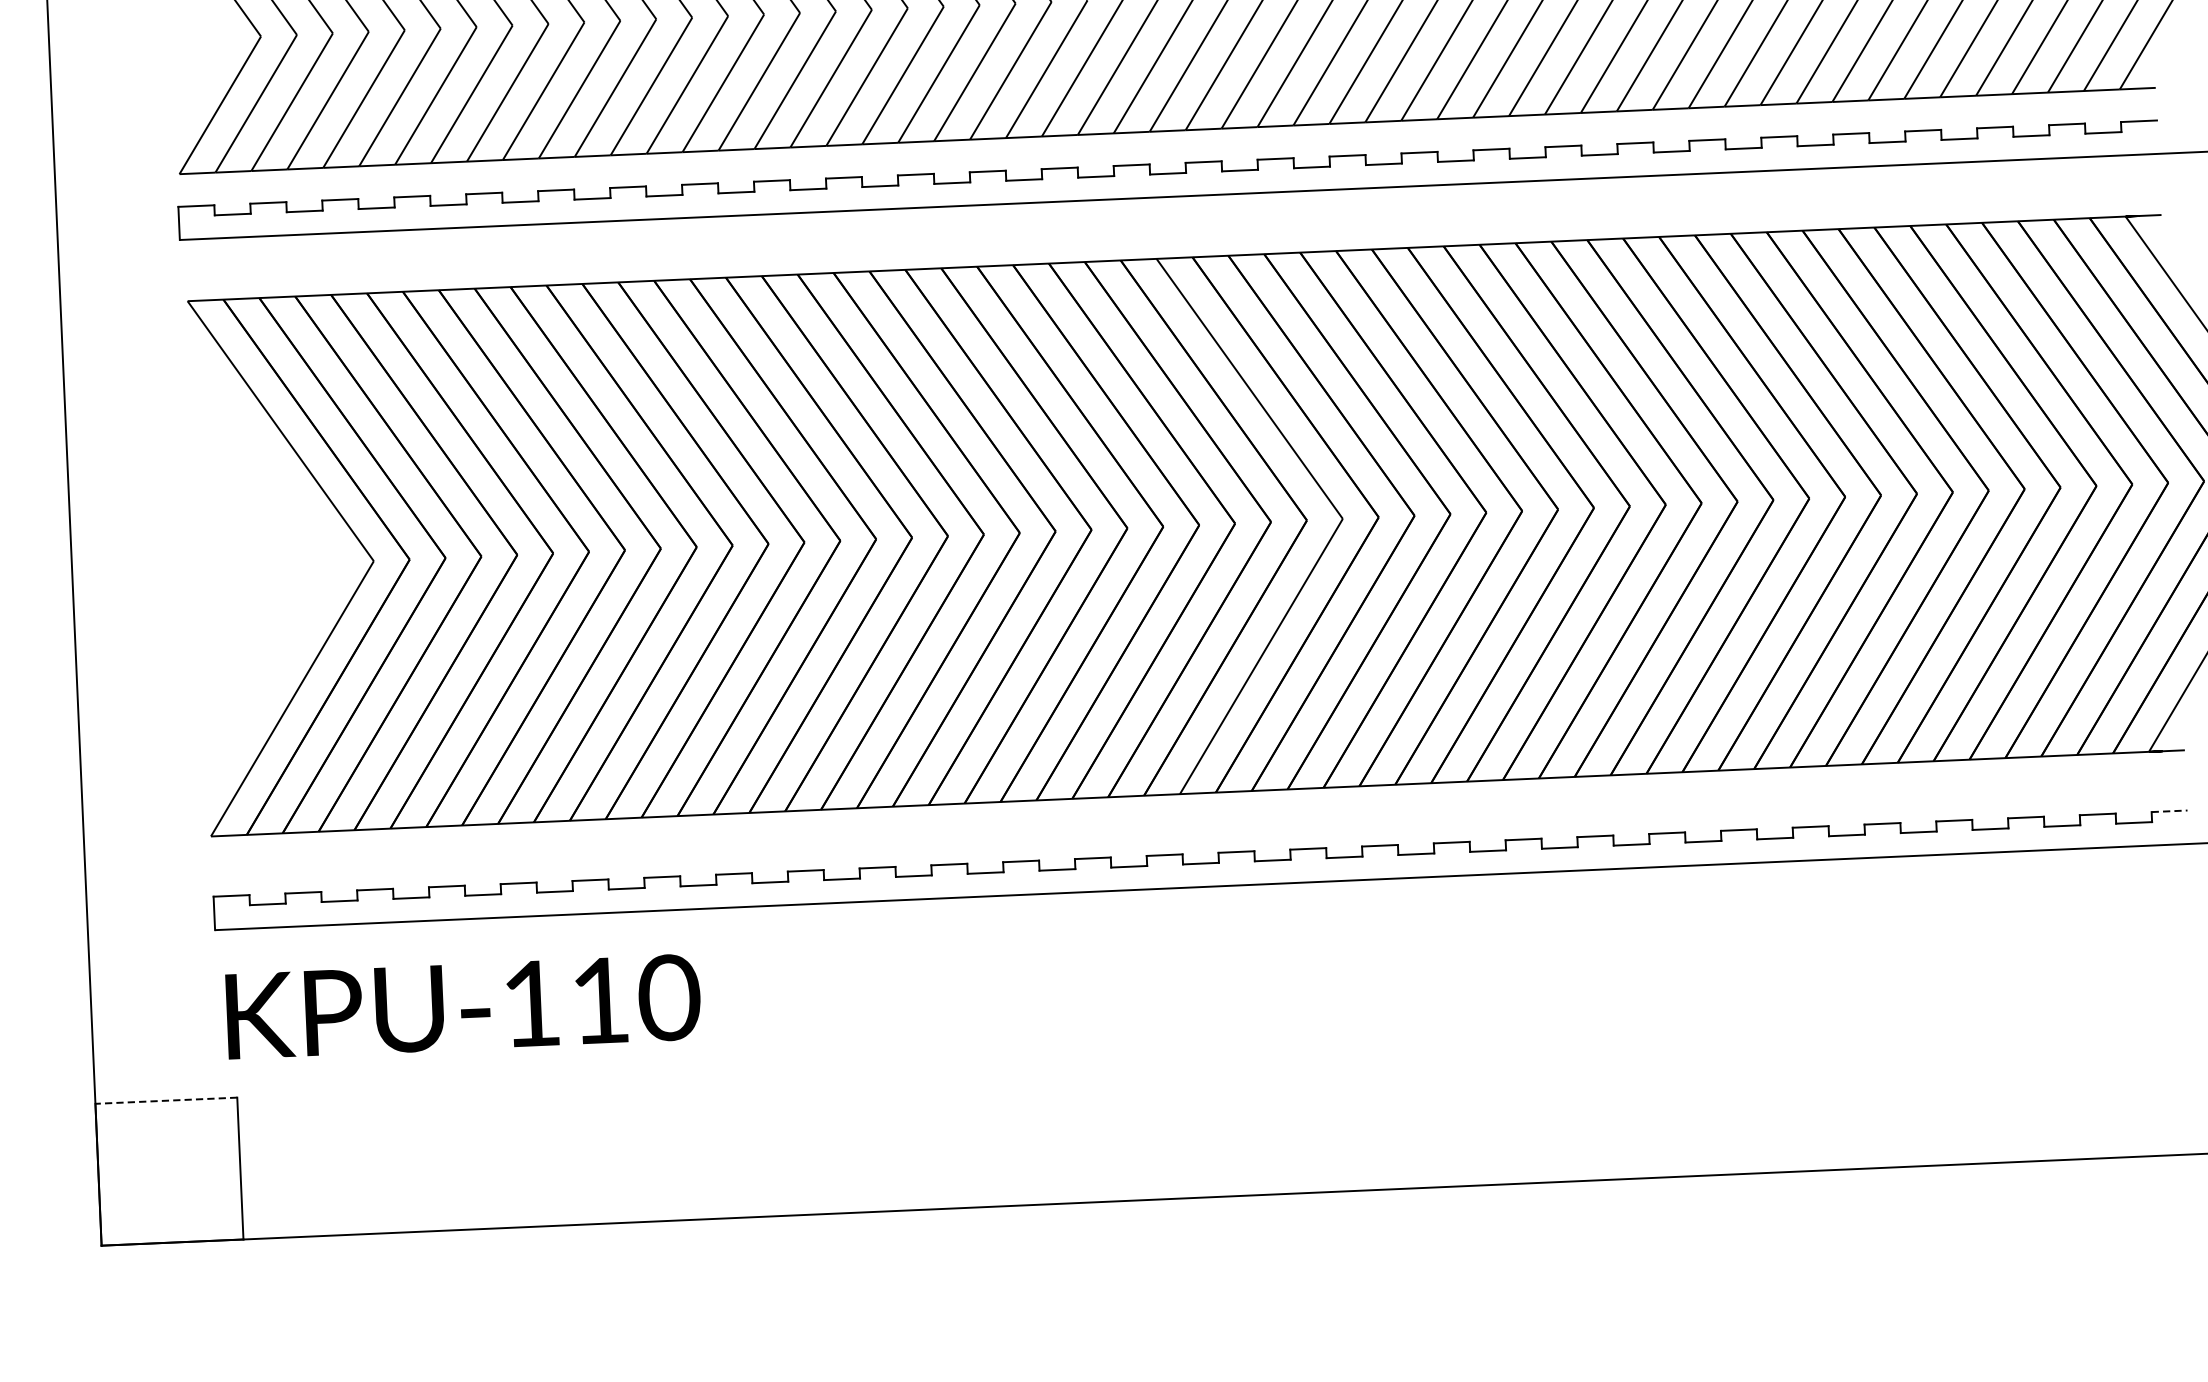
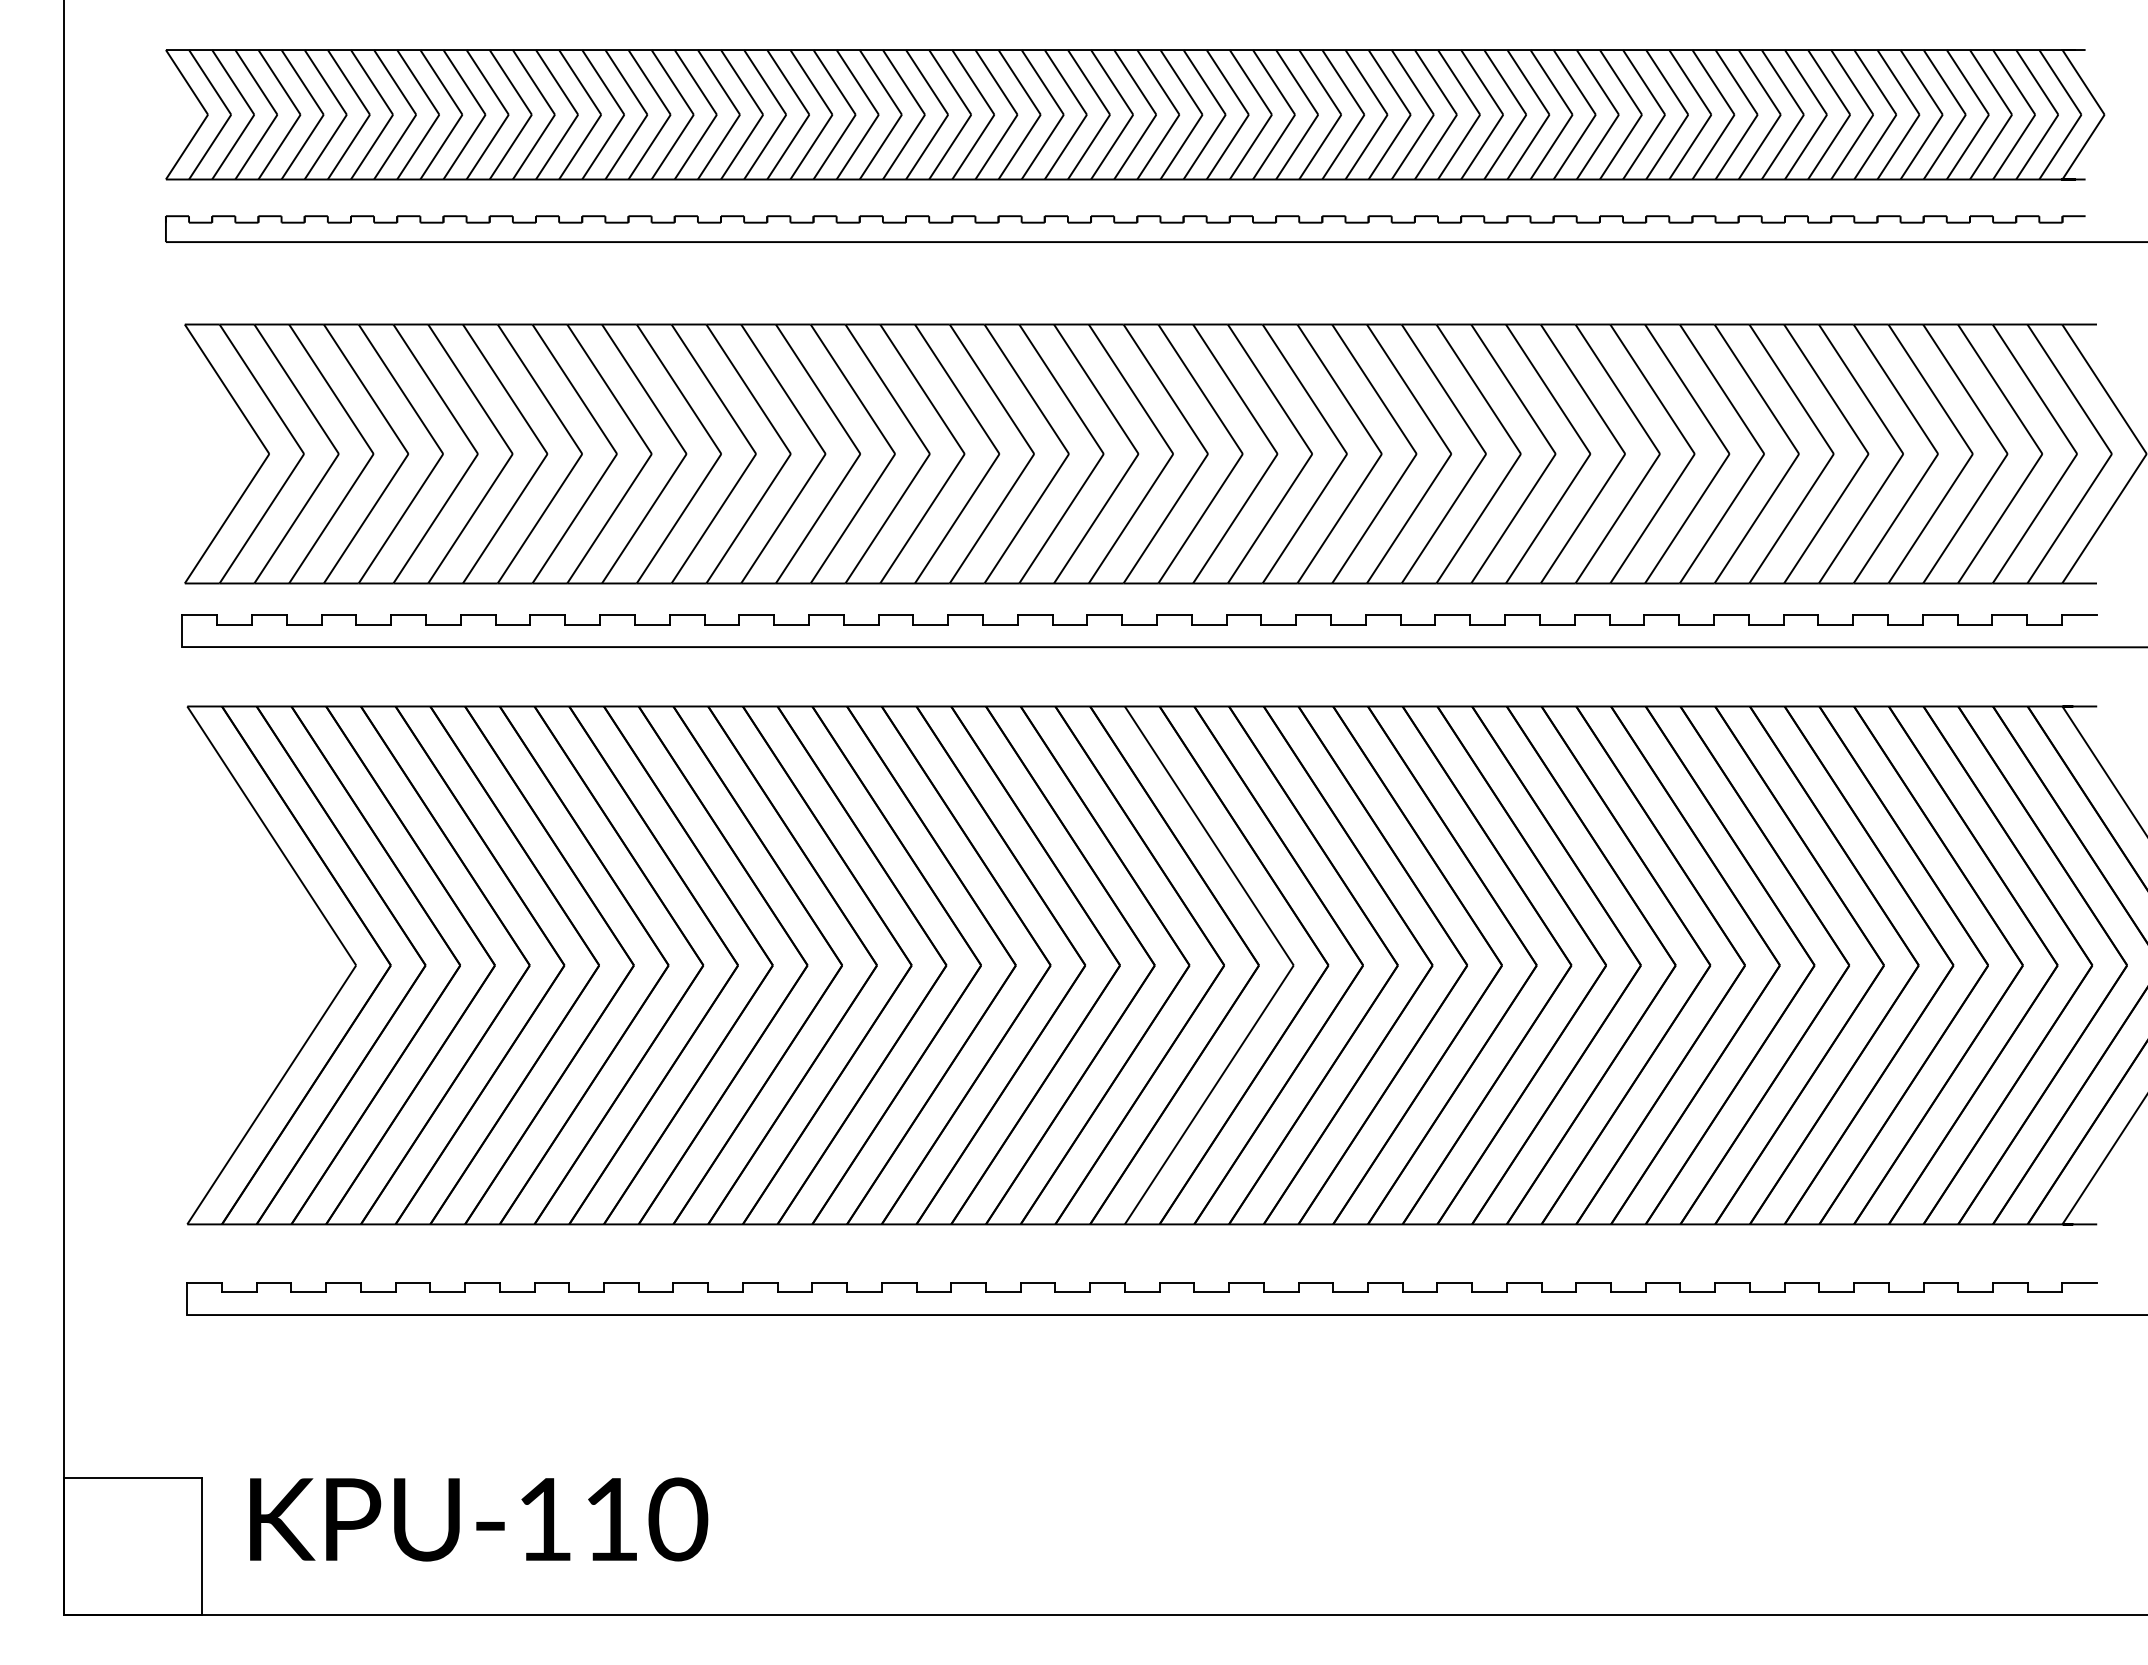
line: (2170, 811) -> (2080, 1282), dashed -> solid
text: (464, 1006) -> (479, 1519), moved
line: (166, 1100) -> (133, 1477), dashed -> solid

